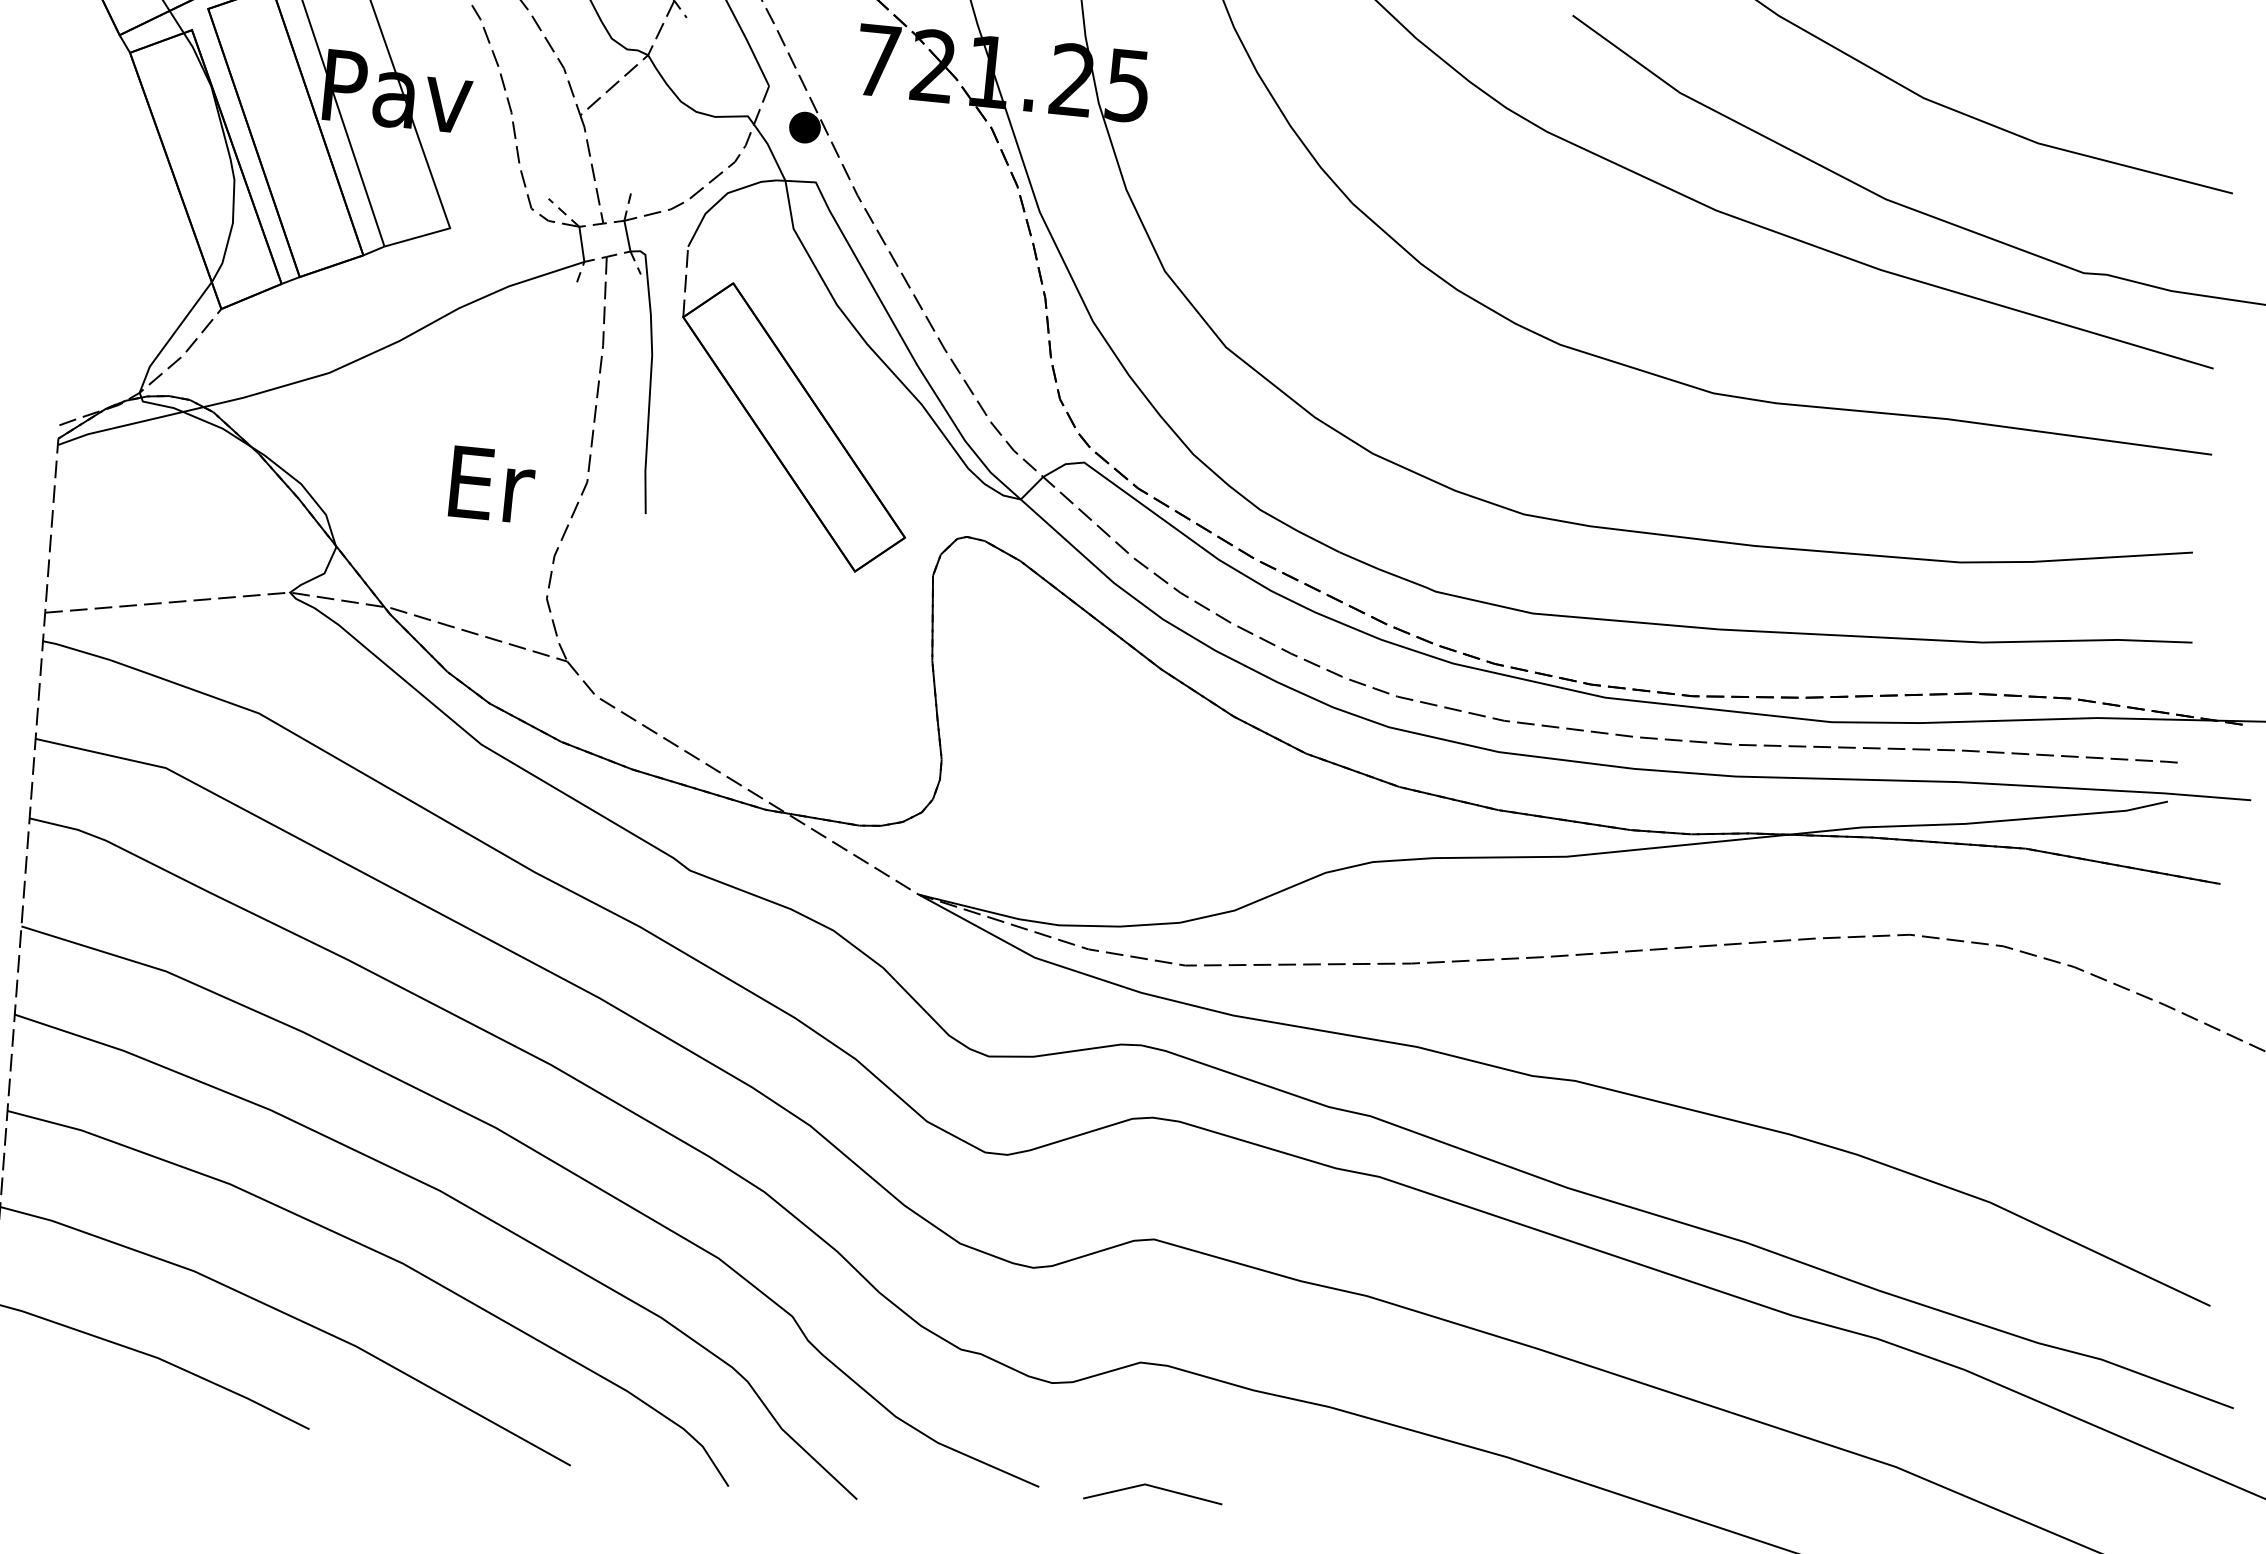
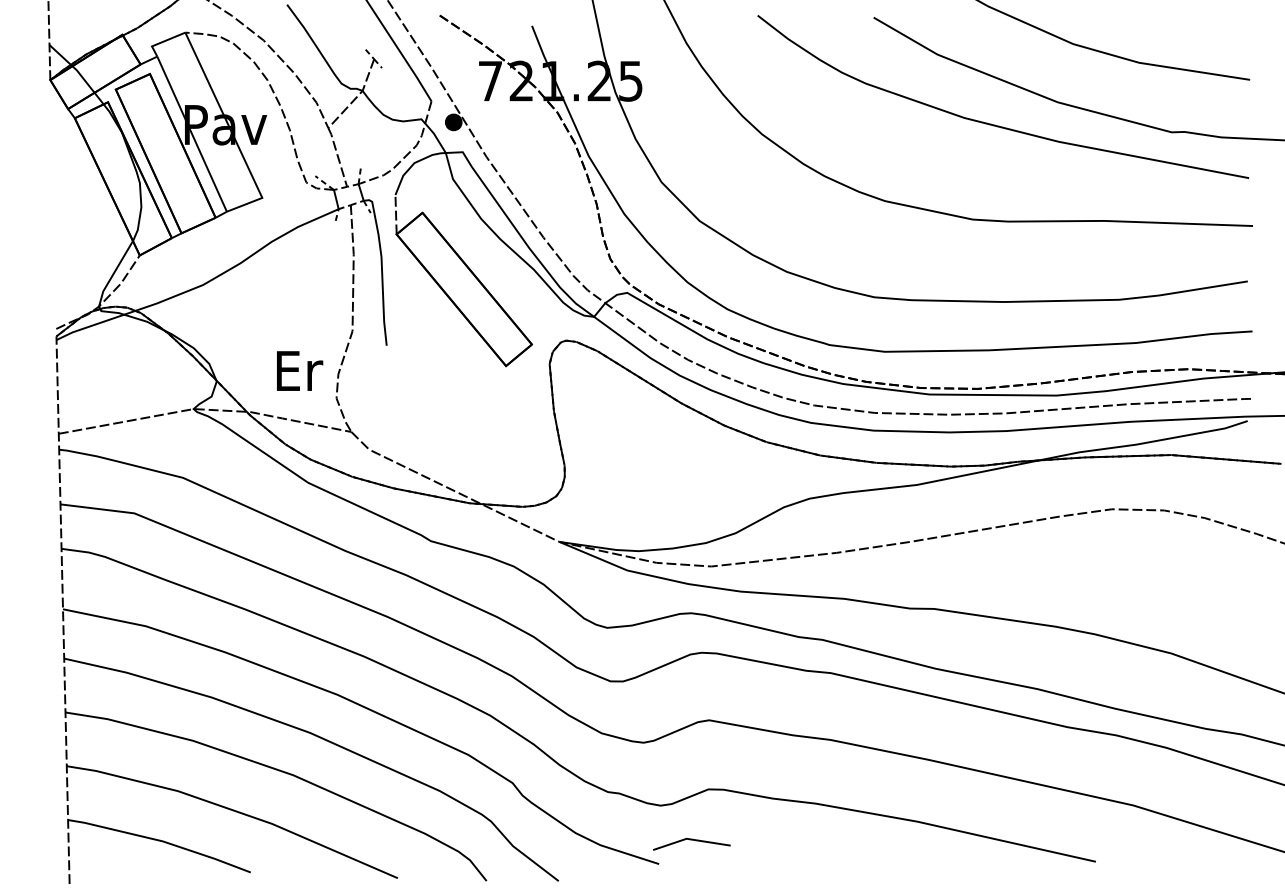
text: (493, 483) -> (300, 370), moved
line: (1153, 1488) -> (691, 840), moved

